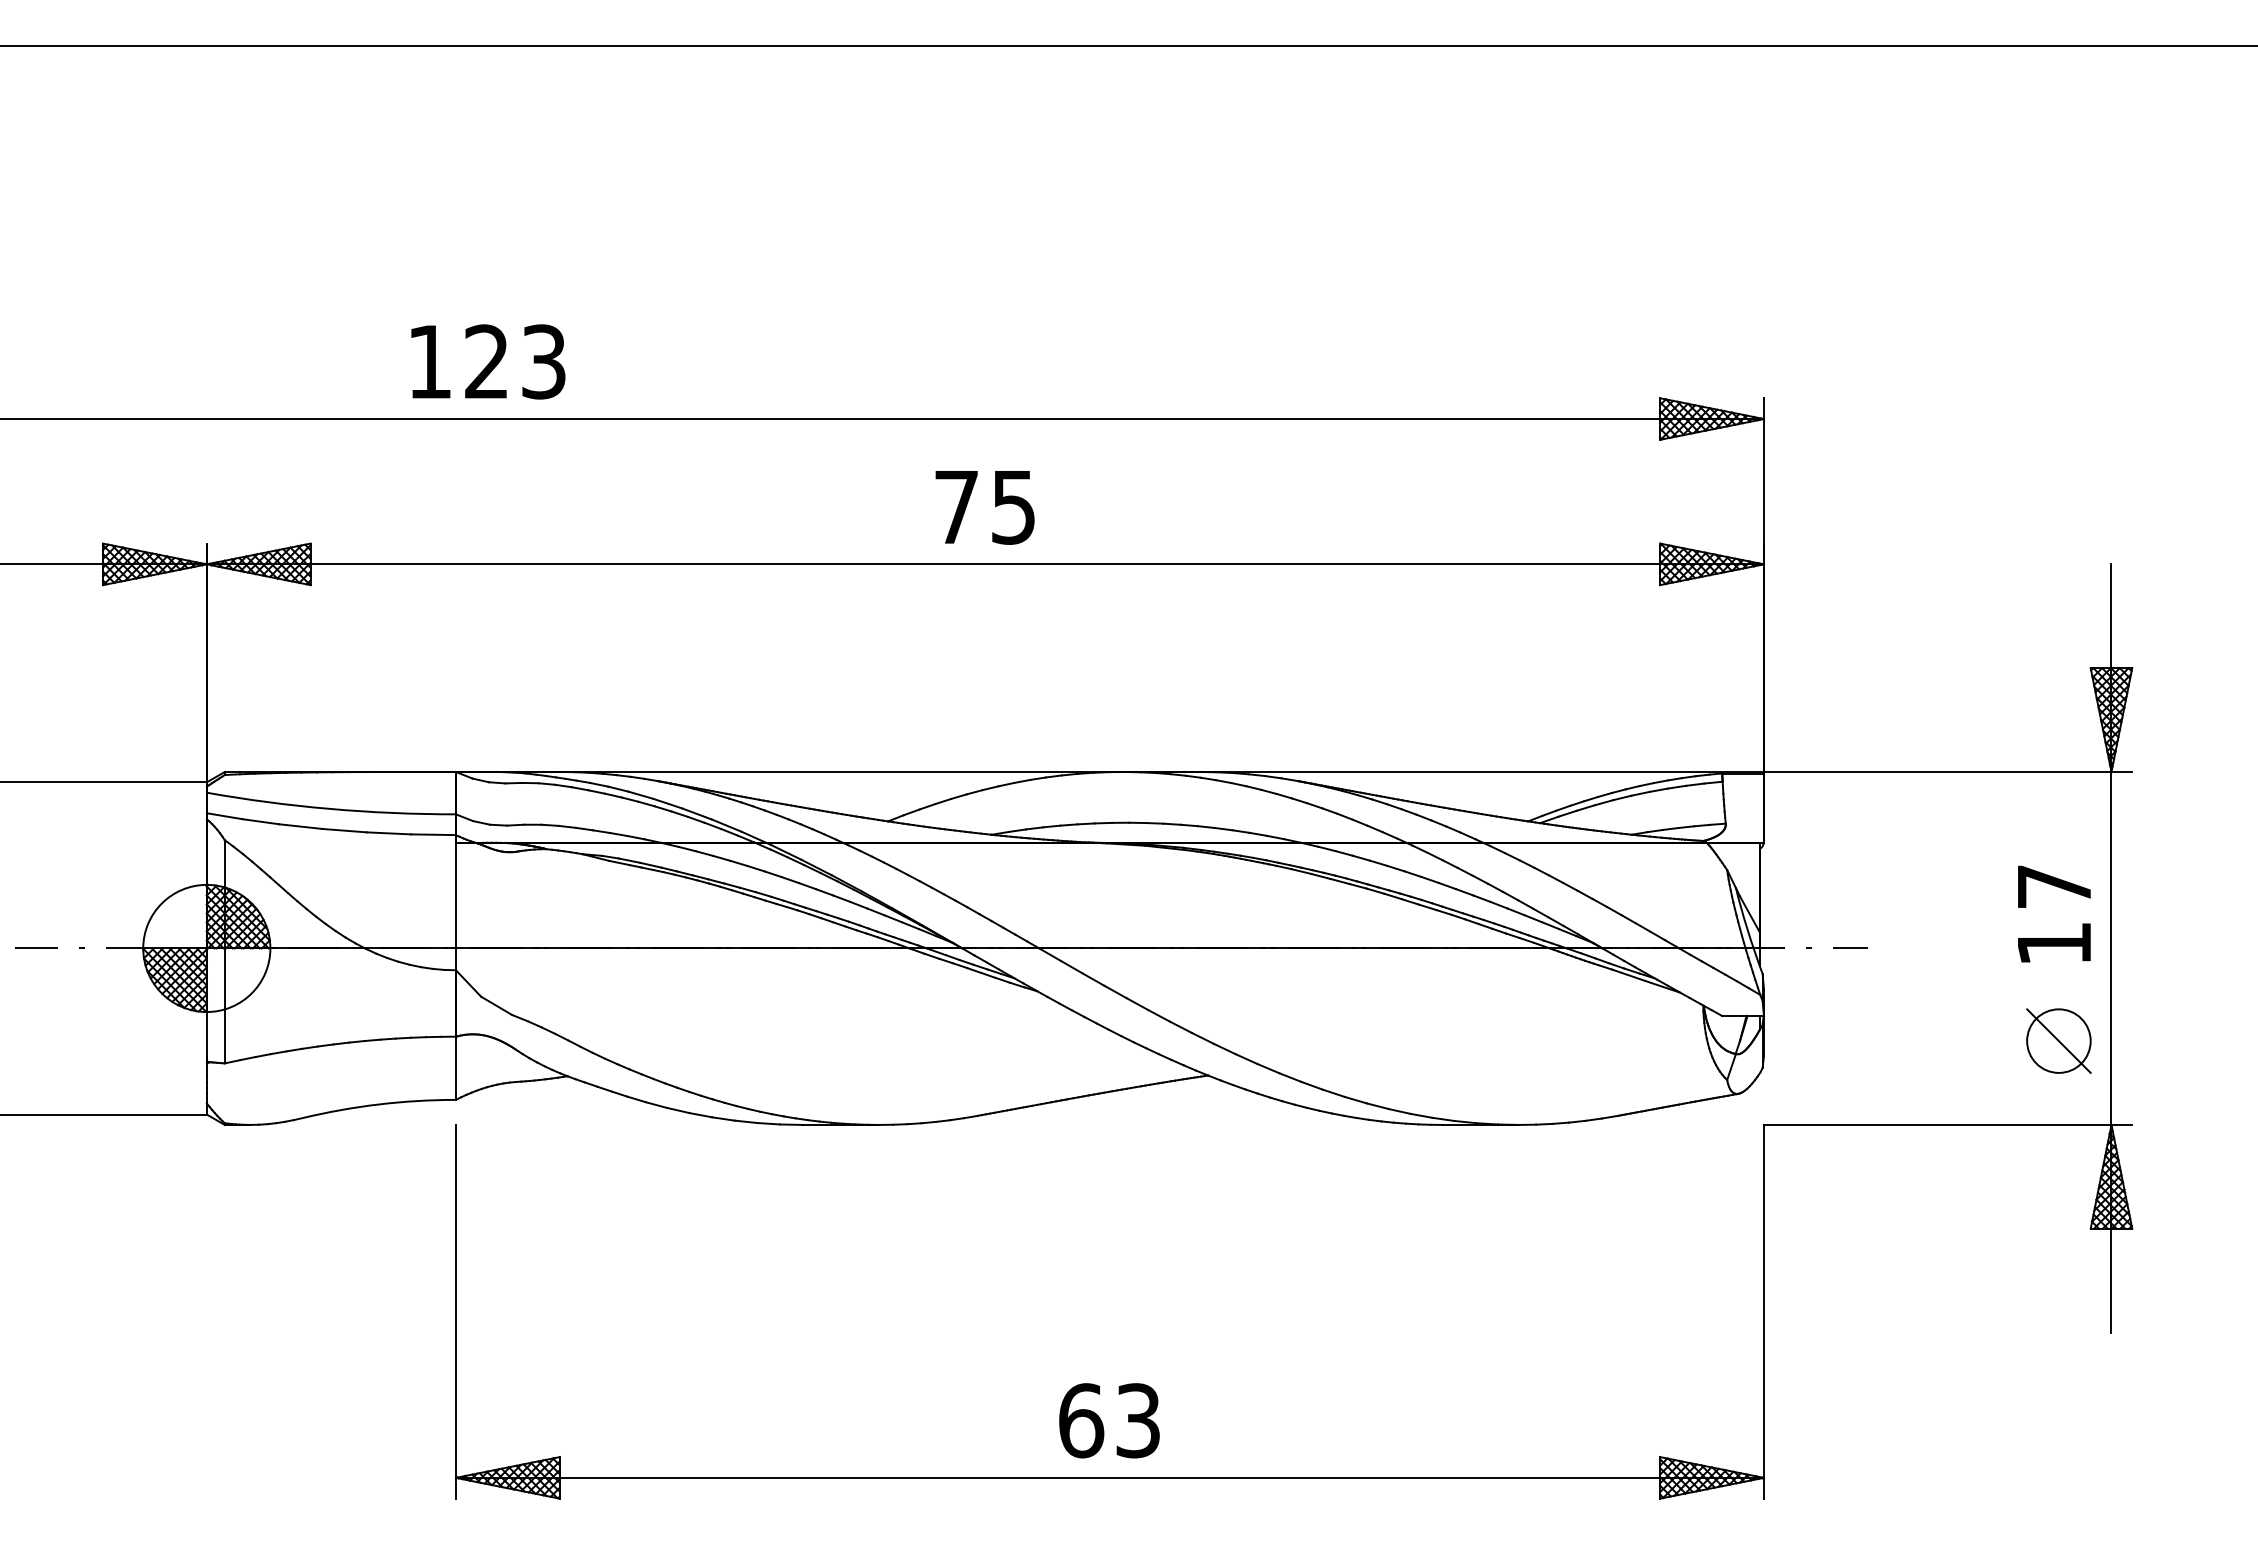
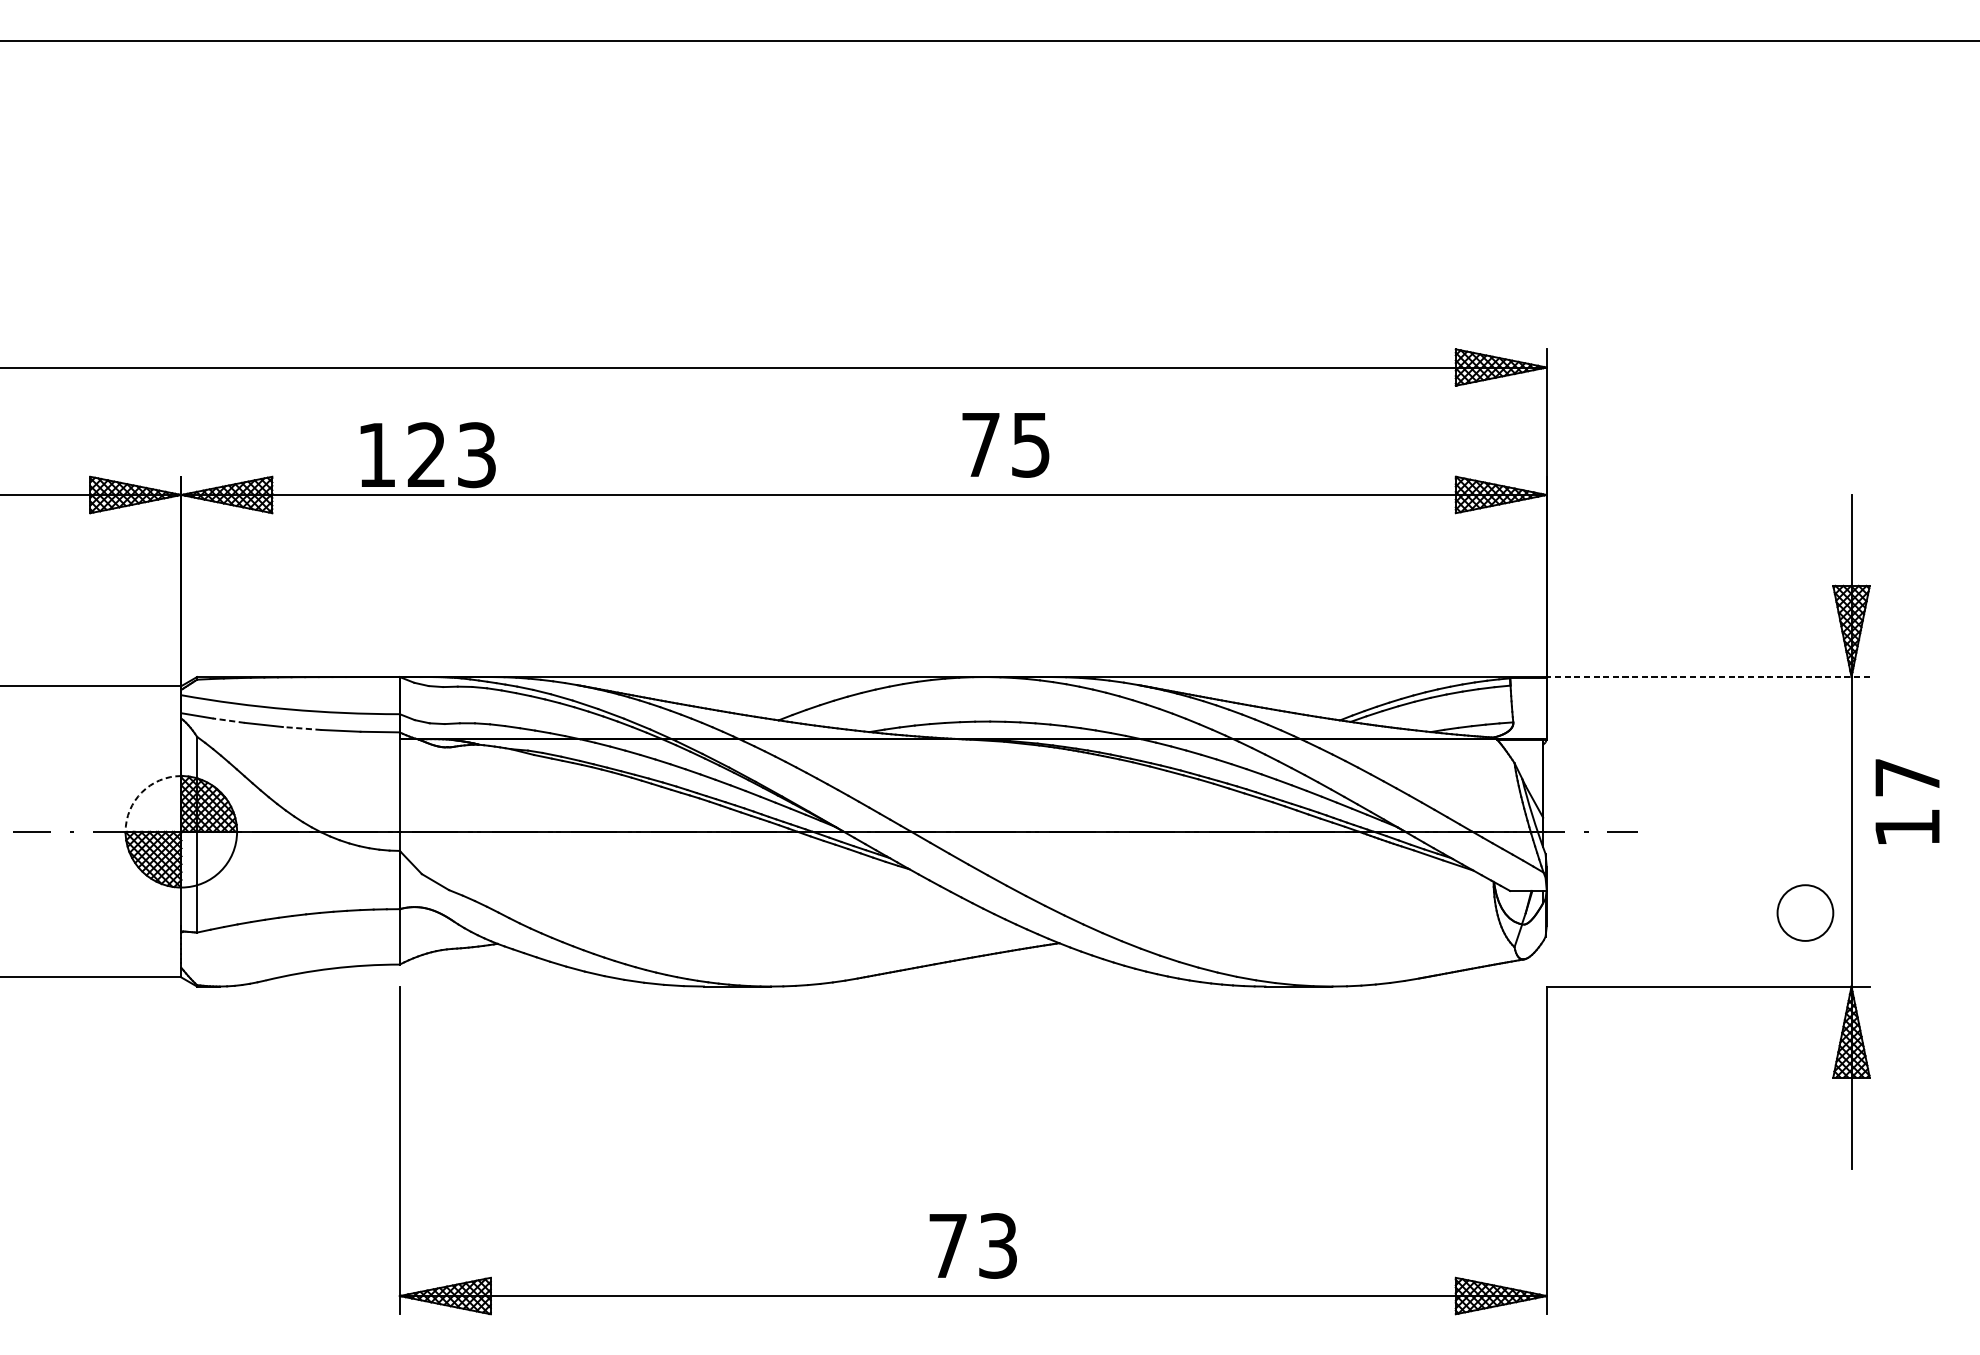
text: (488, 361) -> (428, 454), moved
text: (984, 507) -> (1005, 445), moved
line: (1947, 771) -> (1707, 676), solid -> dashed
line: (260, 821) -> (228, 720), solid -> dashed
line: (344, 830) -> (302, 728), solid -> dashed
arc: (161, 903) -> (141, 792), solid -> dashed
text: (2054, 913) -> (1907, 801), moved
line: (2058, 1040) -> (1805, 912), removed
text: (1081, 1420) -> (948, 1245), 63 -> 73

